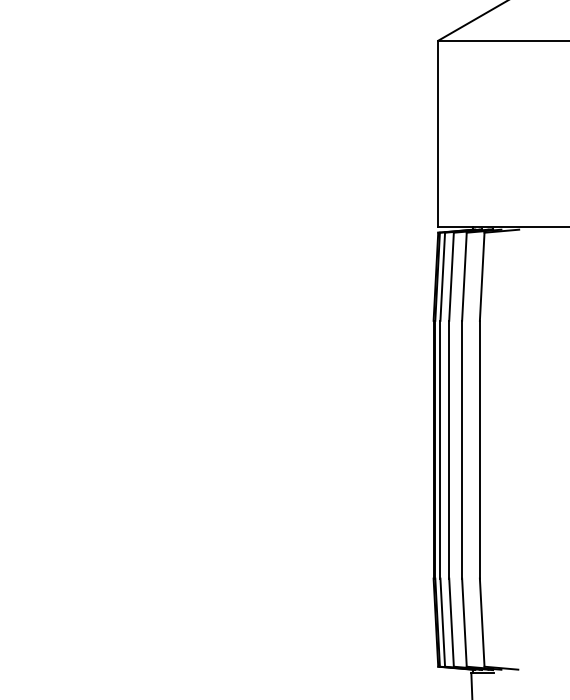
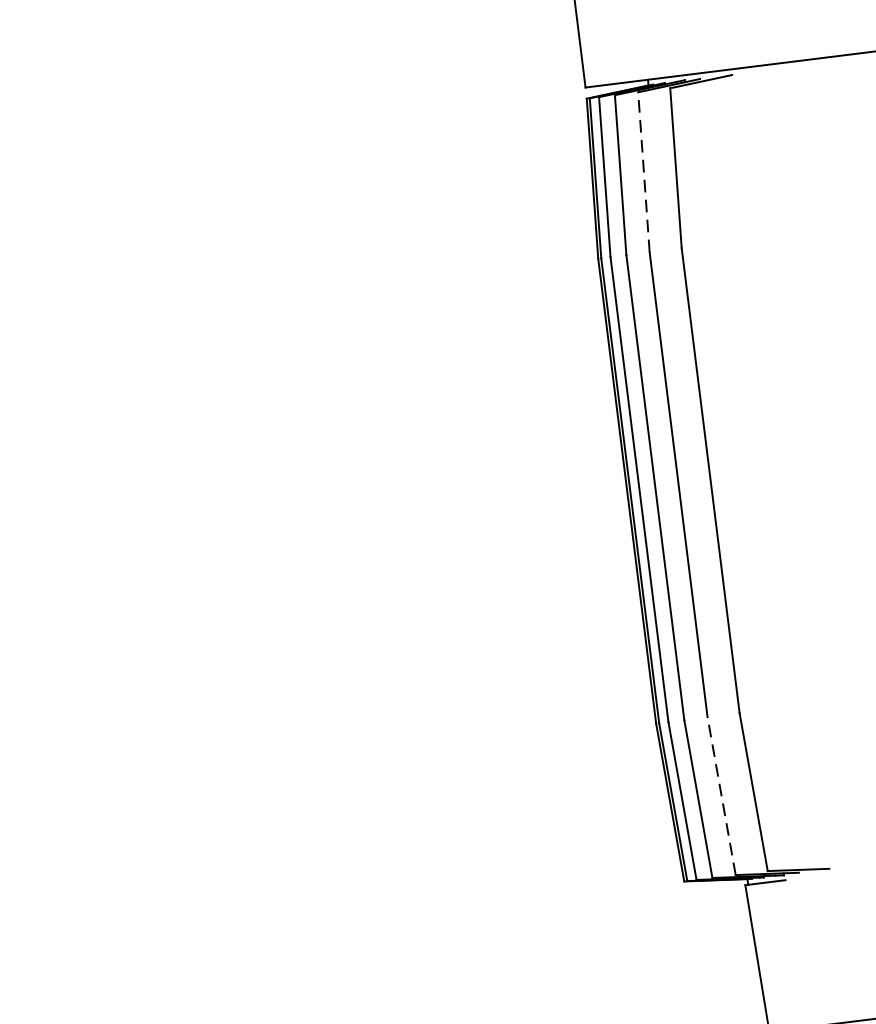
line: (464, 276) -> (643, 171), solid -> dashed
line: (464, 622) -> (721, 795), solid -> dashed

